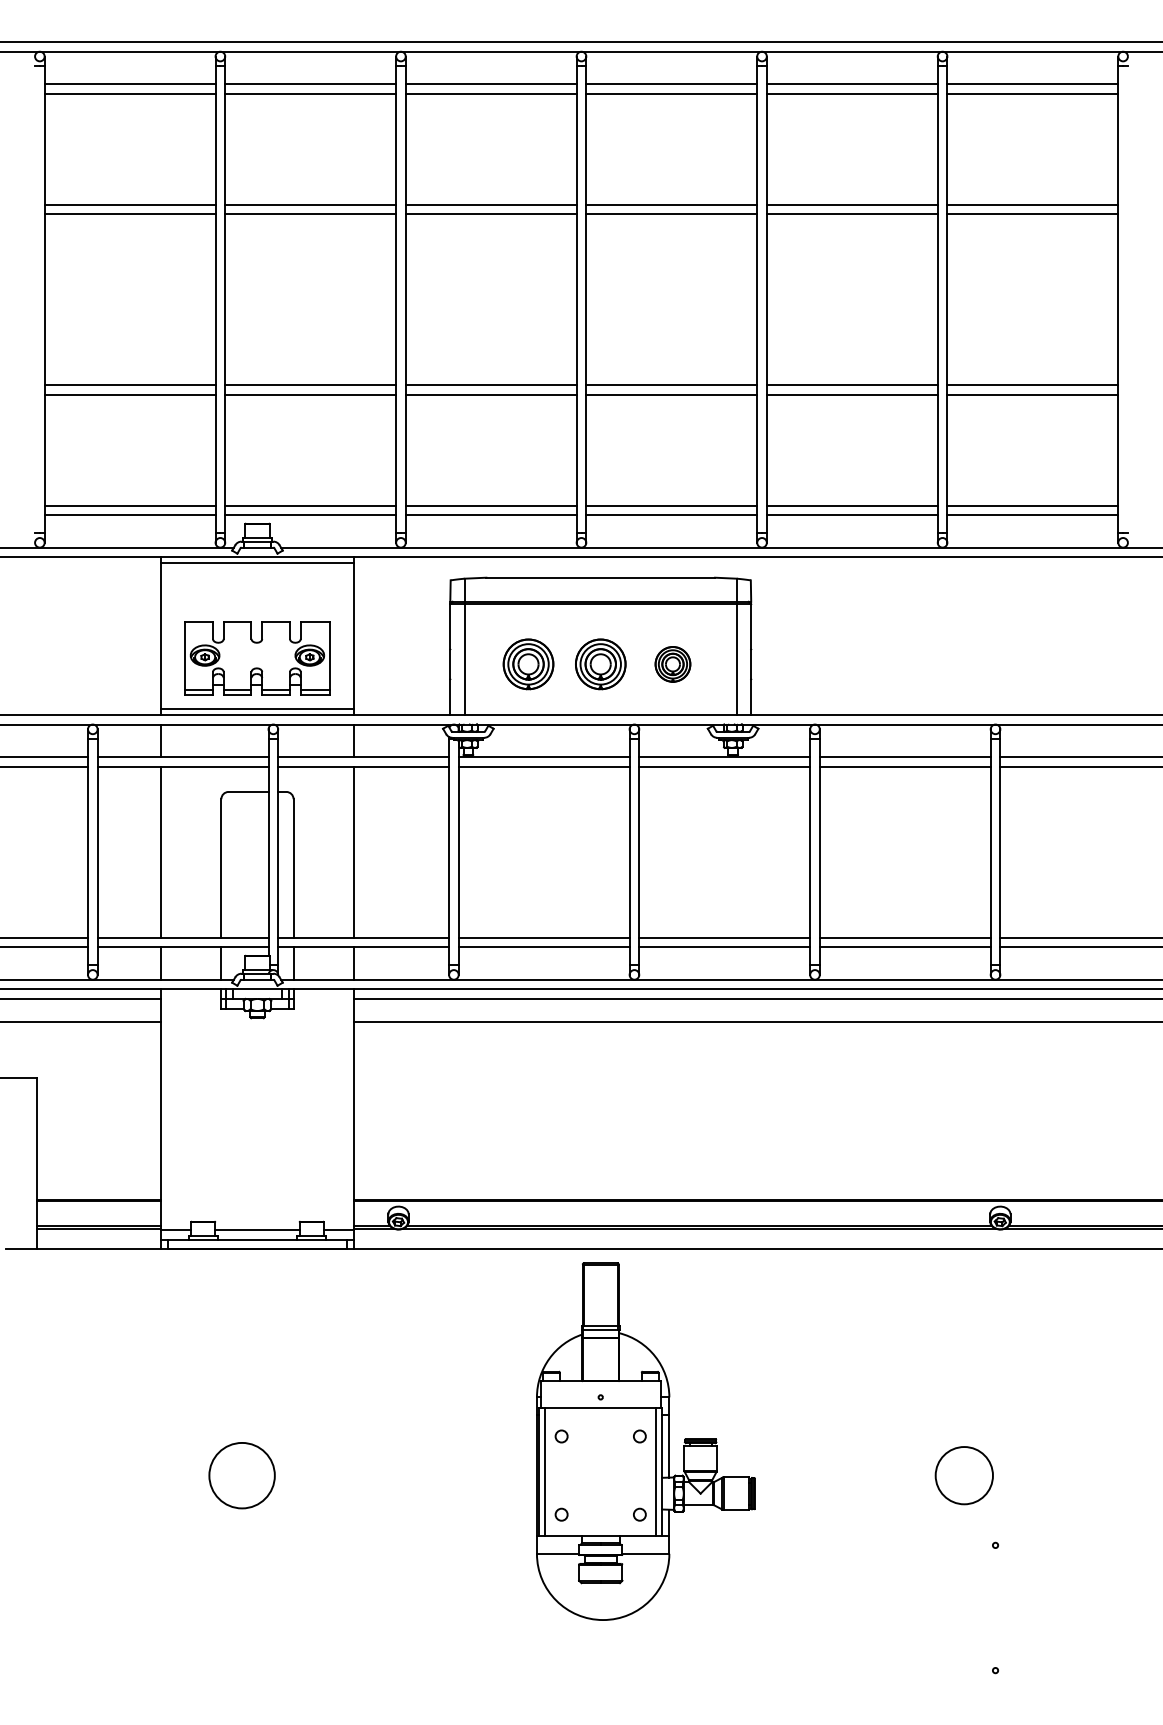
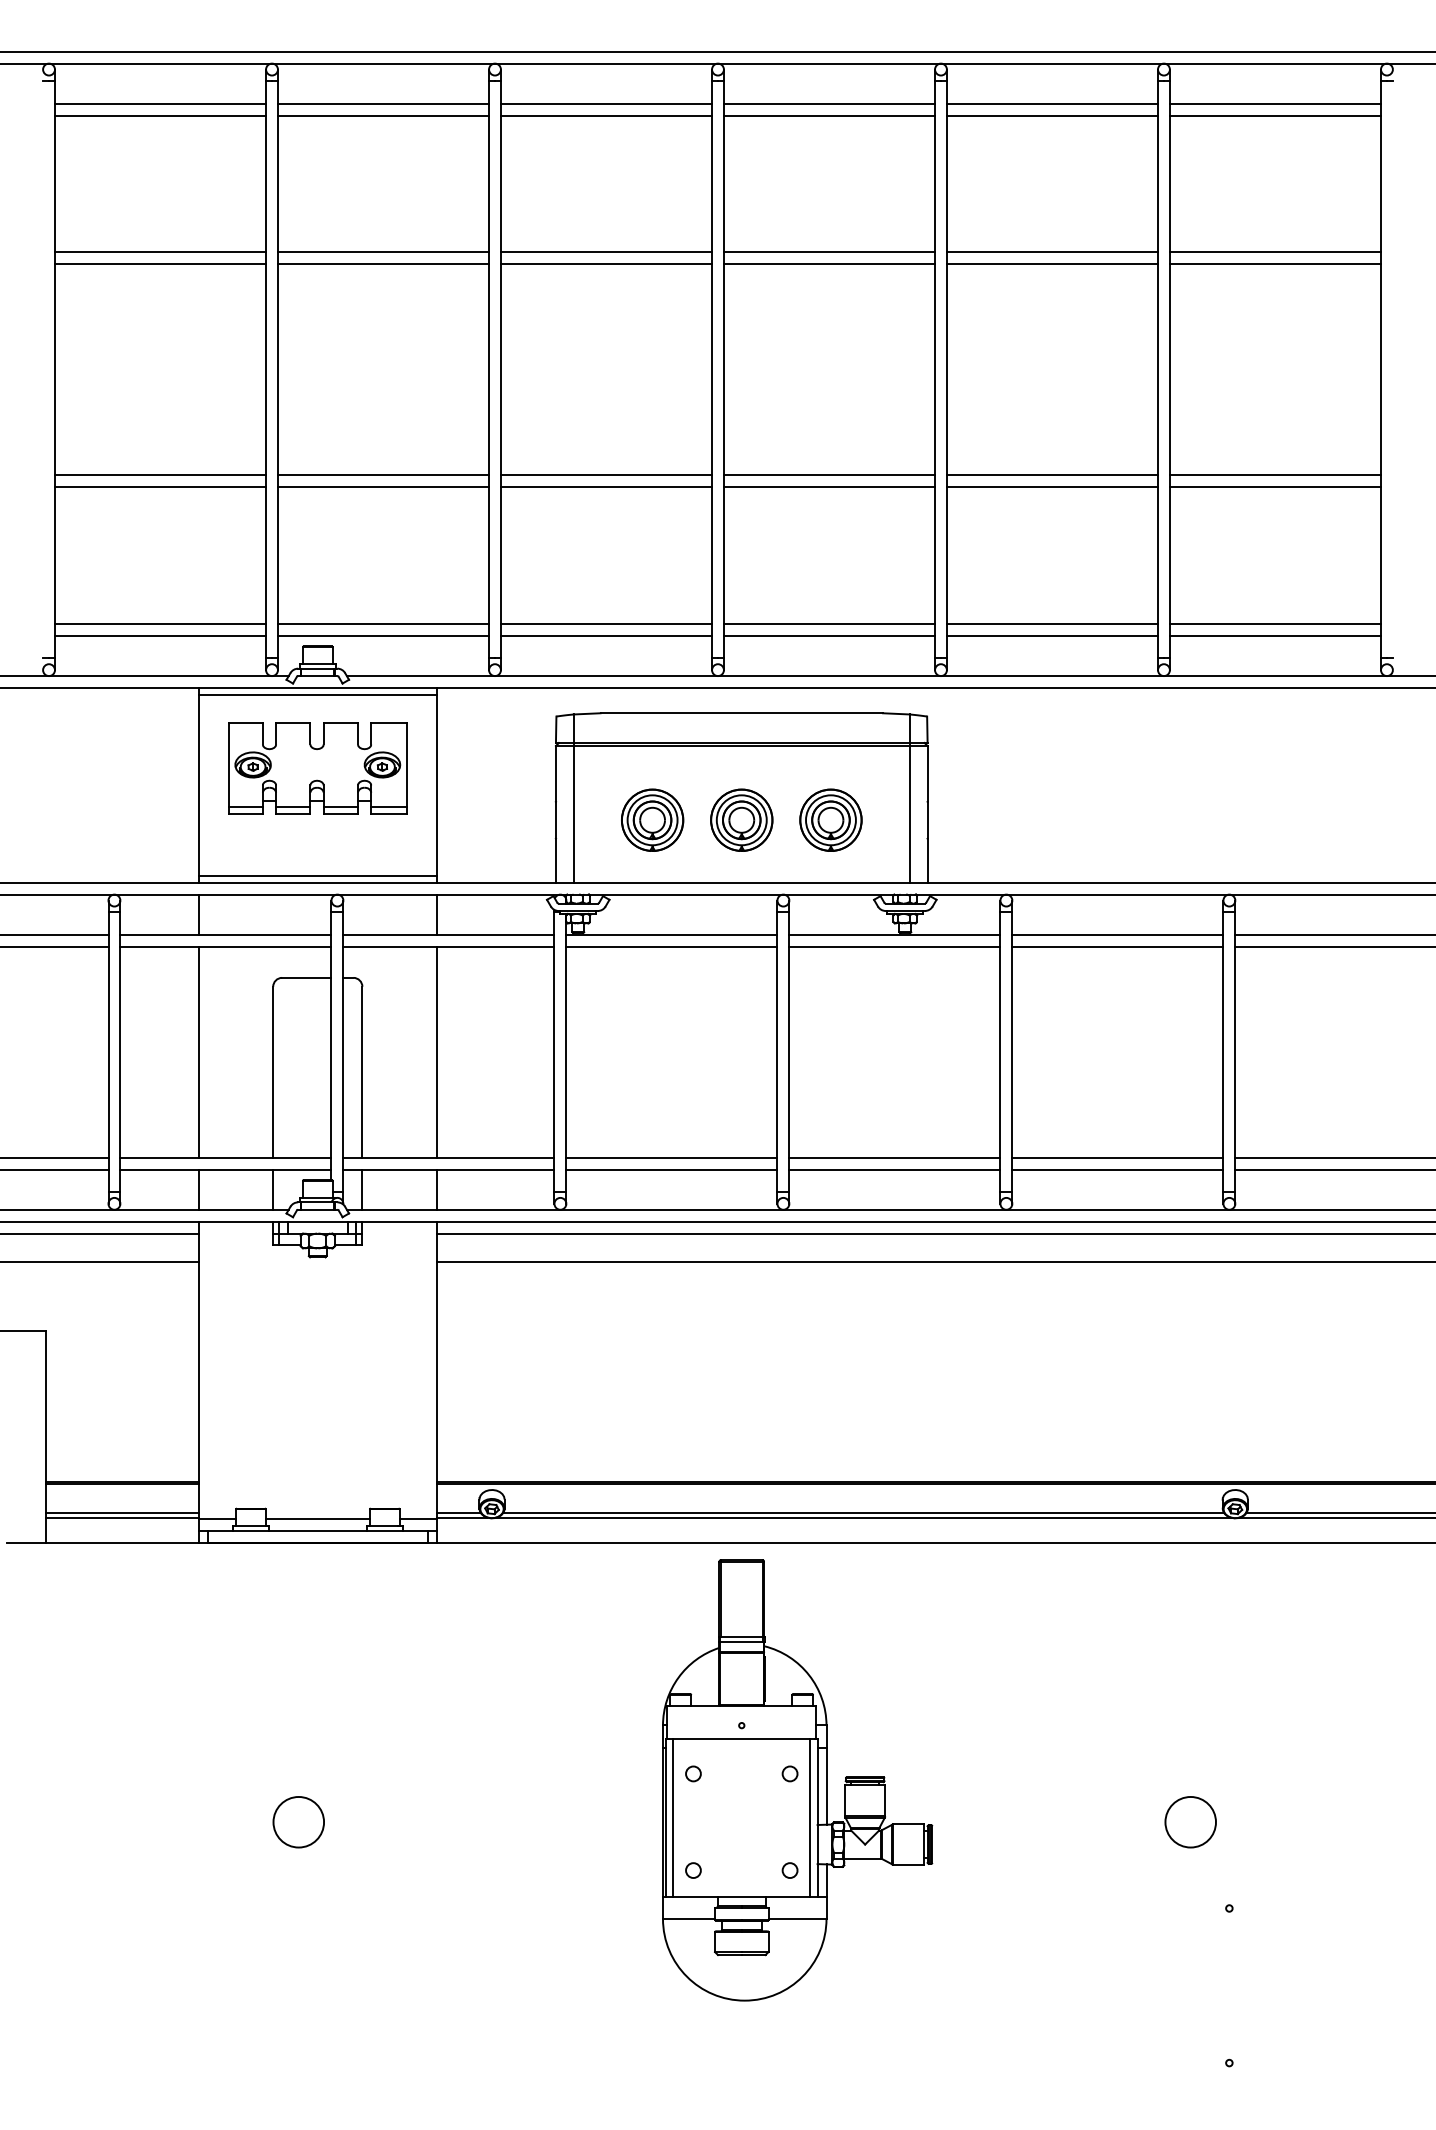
part: (257, 658) -> (317, 768), moved
part: (672, 664) -> (830, 820), size x1.43
circle: (241, 1475) -> (298, 1822), size x0.62
circle: (963, 1475) -> (1189, 1822), size x0.71

